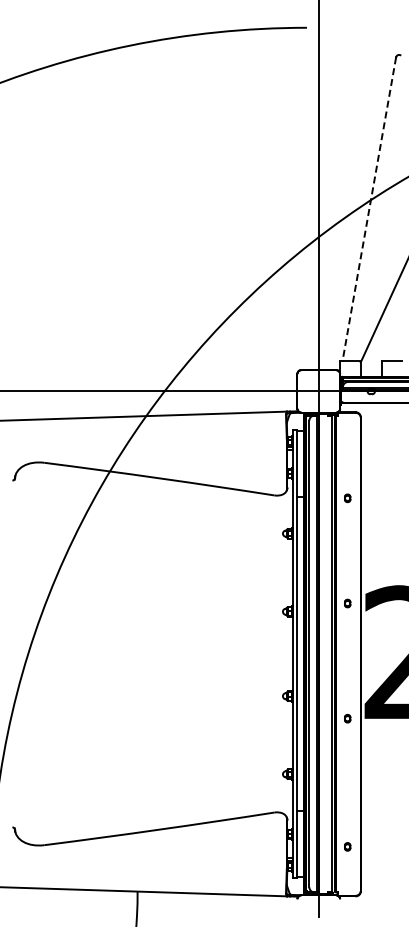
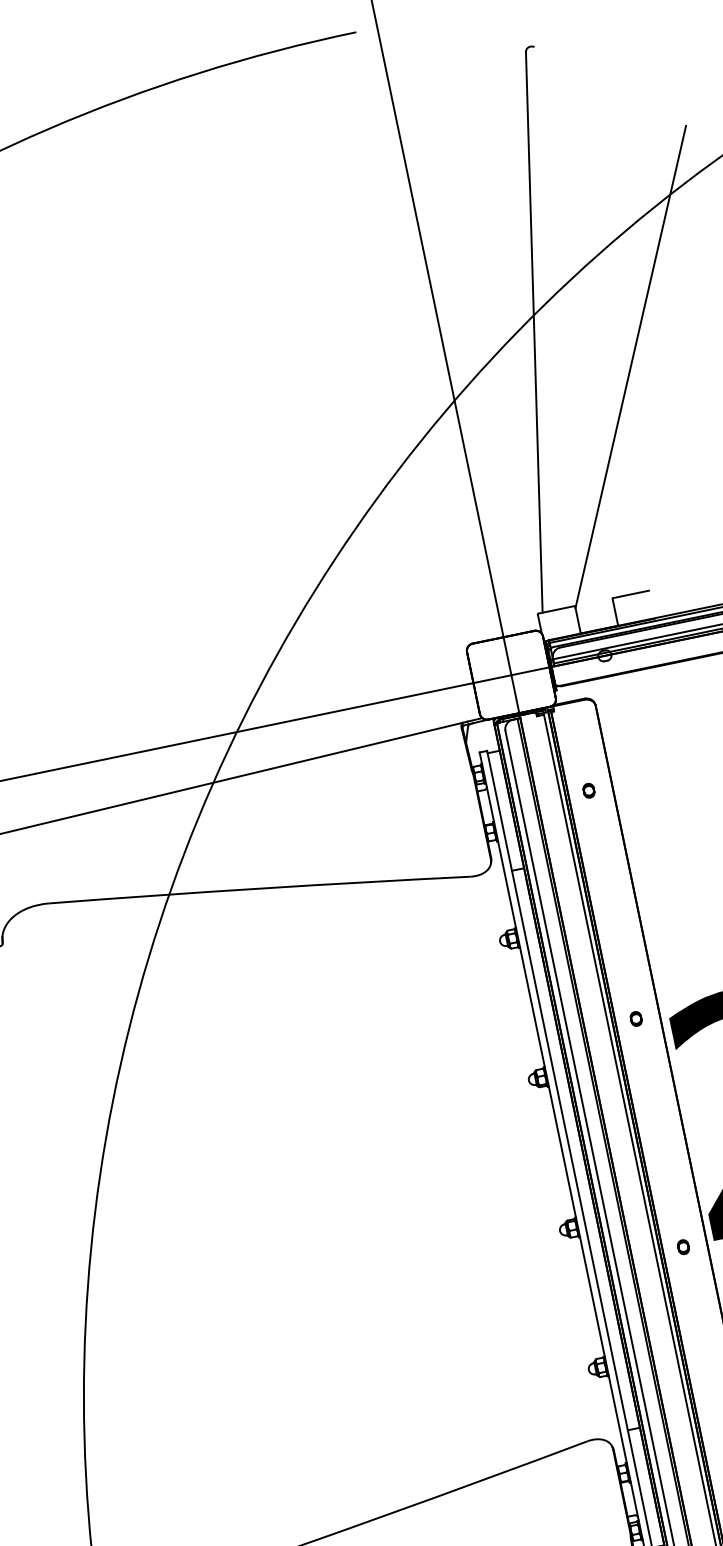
line: (369, 209) -> (534, 332), dashed -> solid
part: (347, 498) -> (588, 791), moved
part: (347, 603) -> (635, 1018), moved

